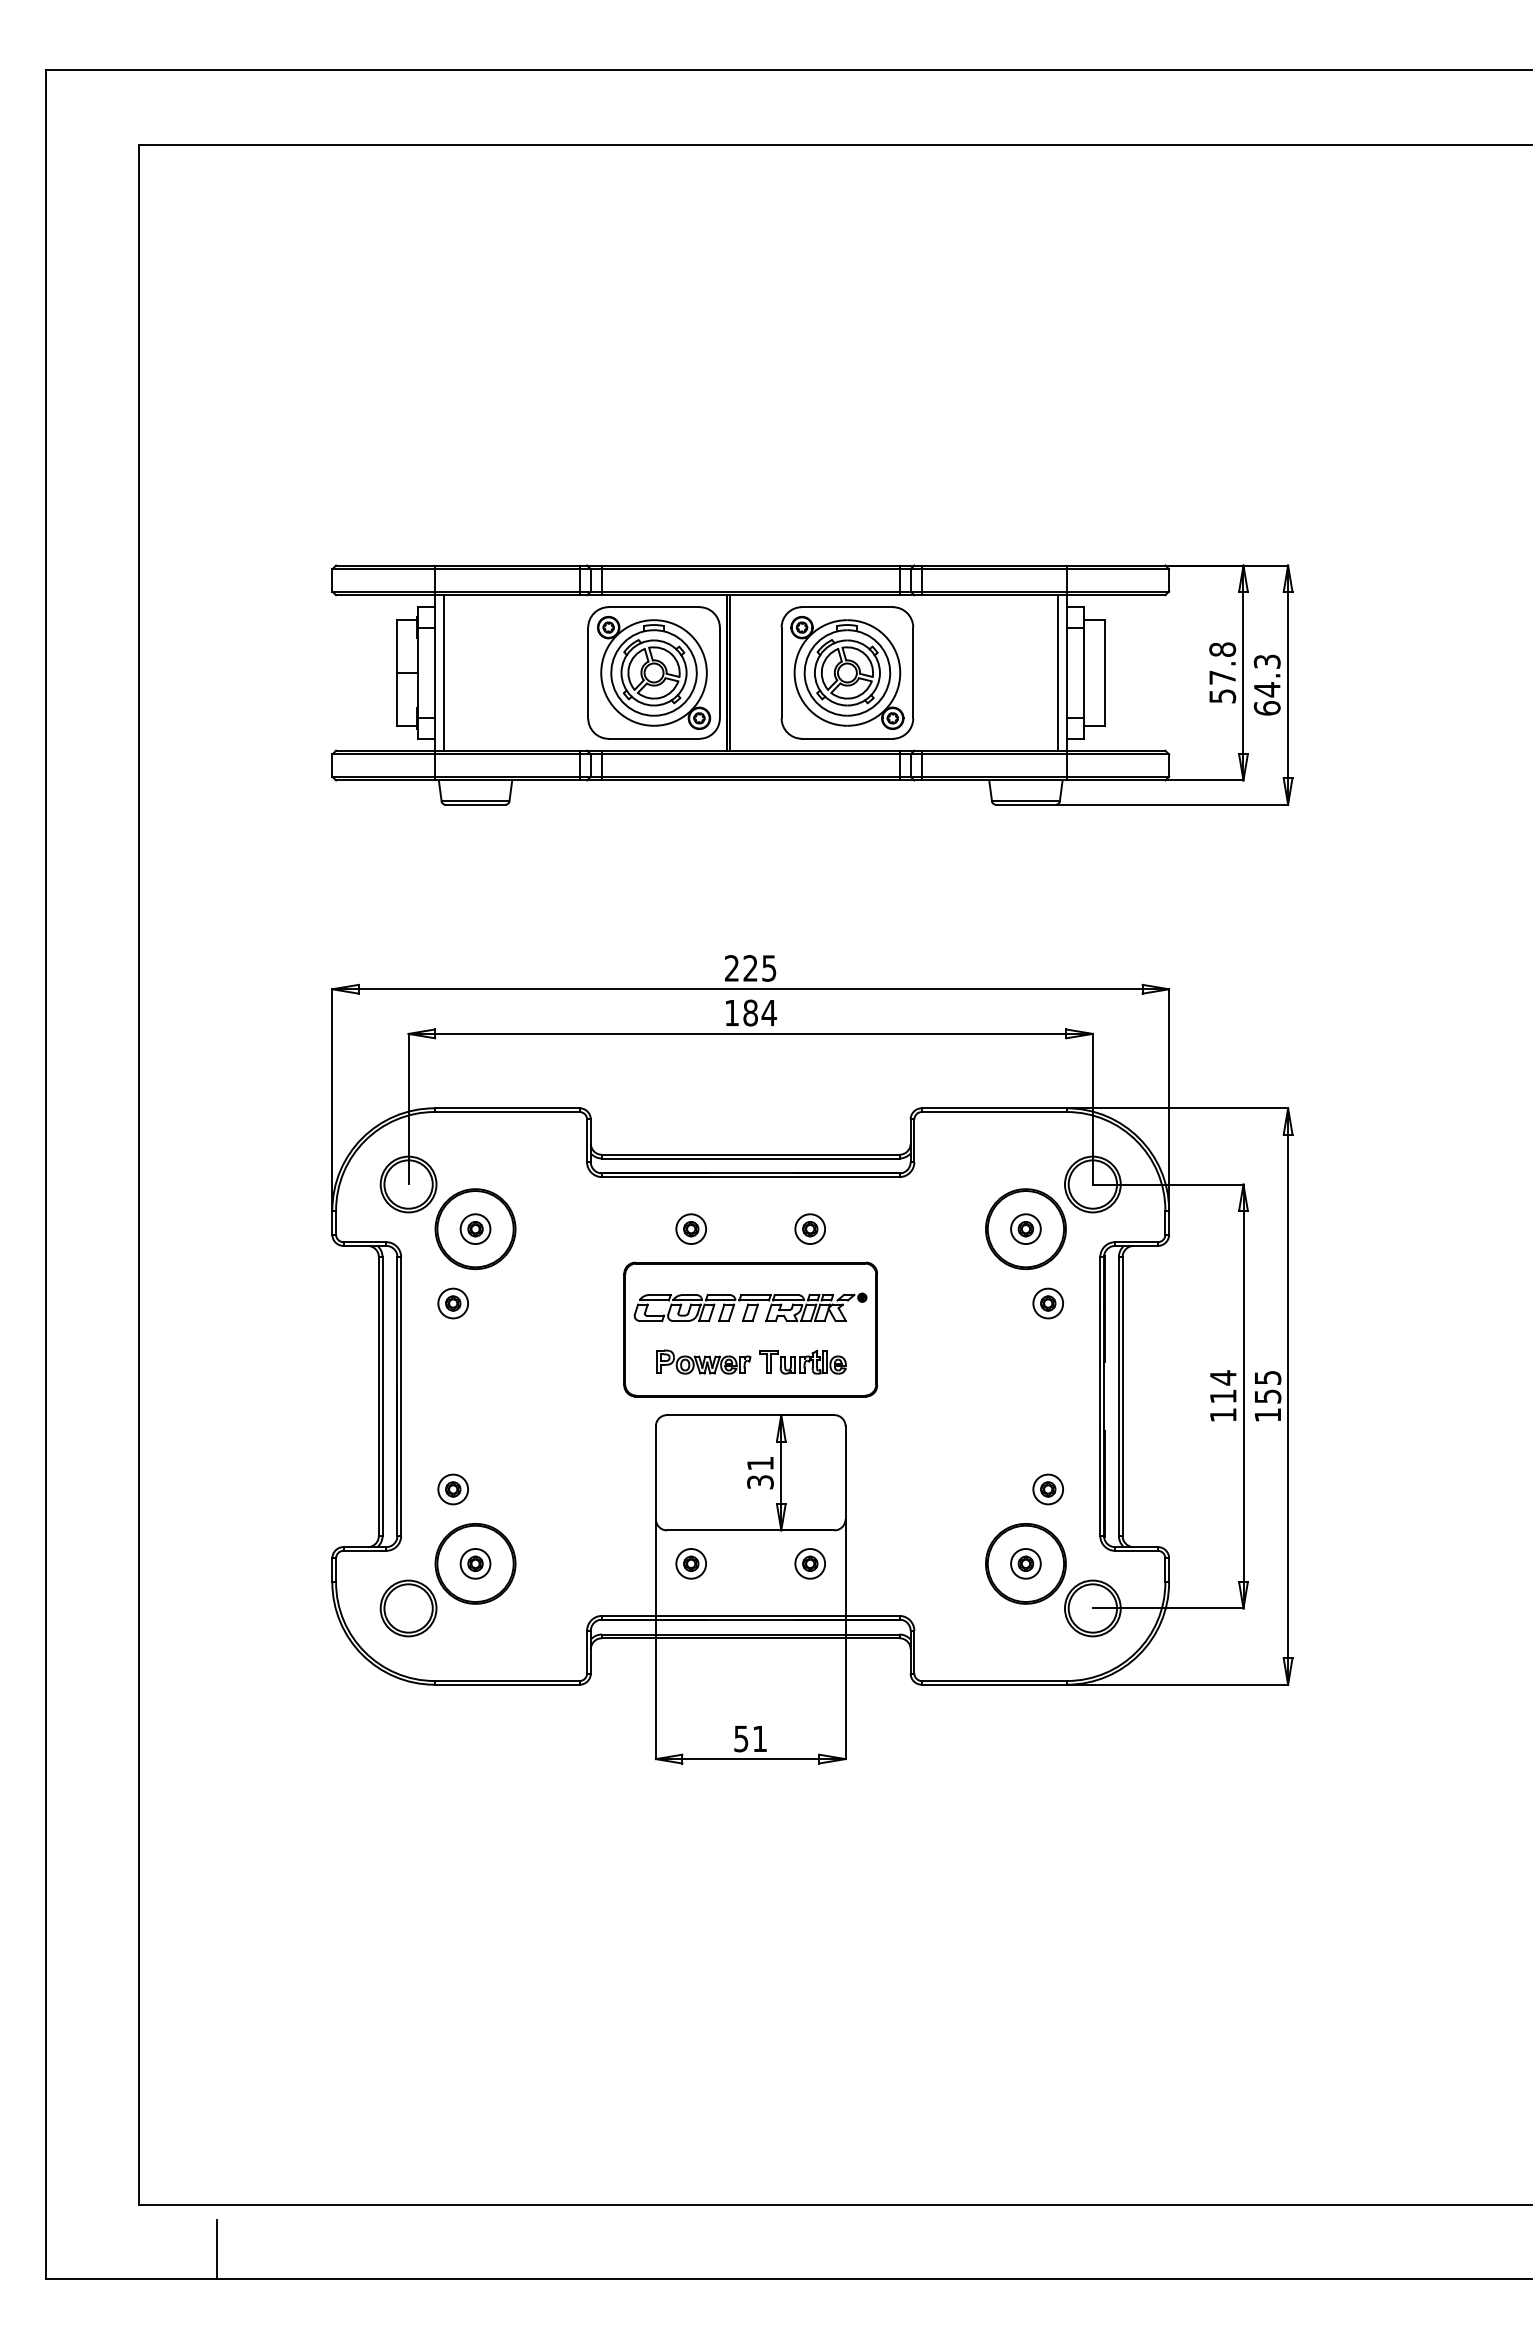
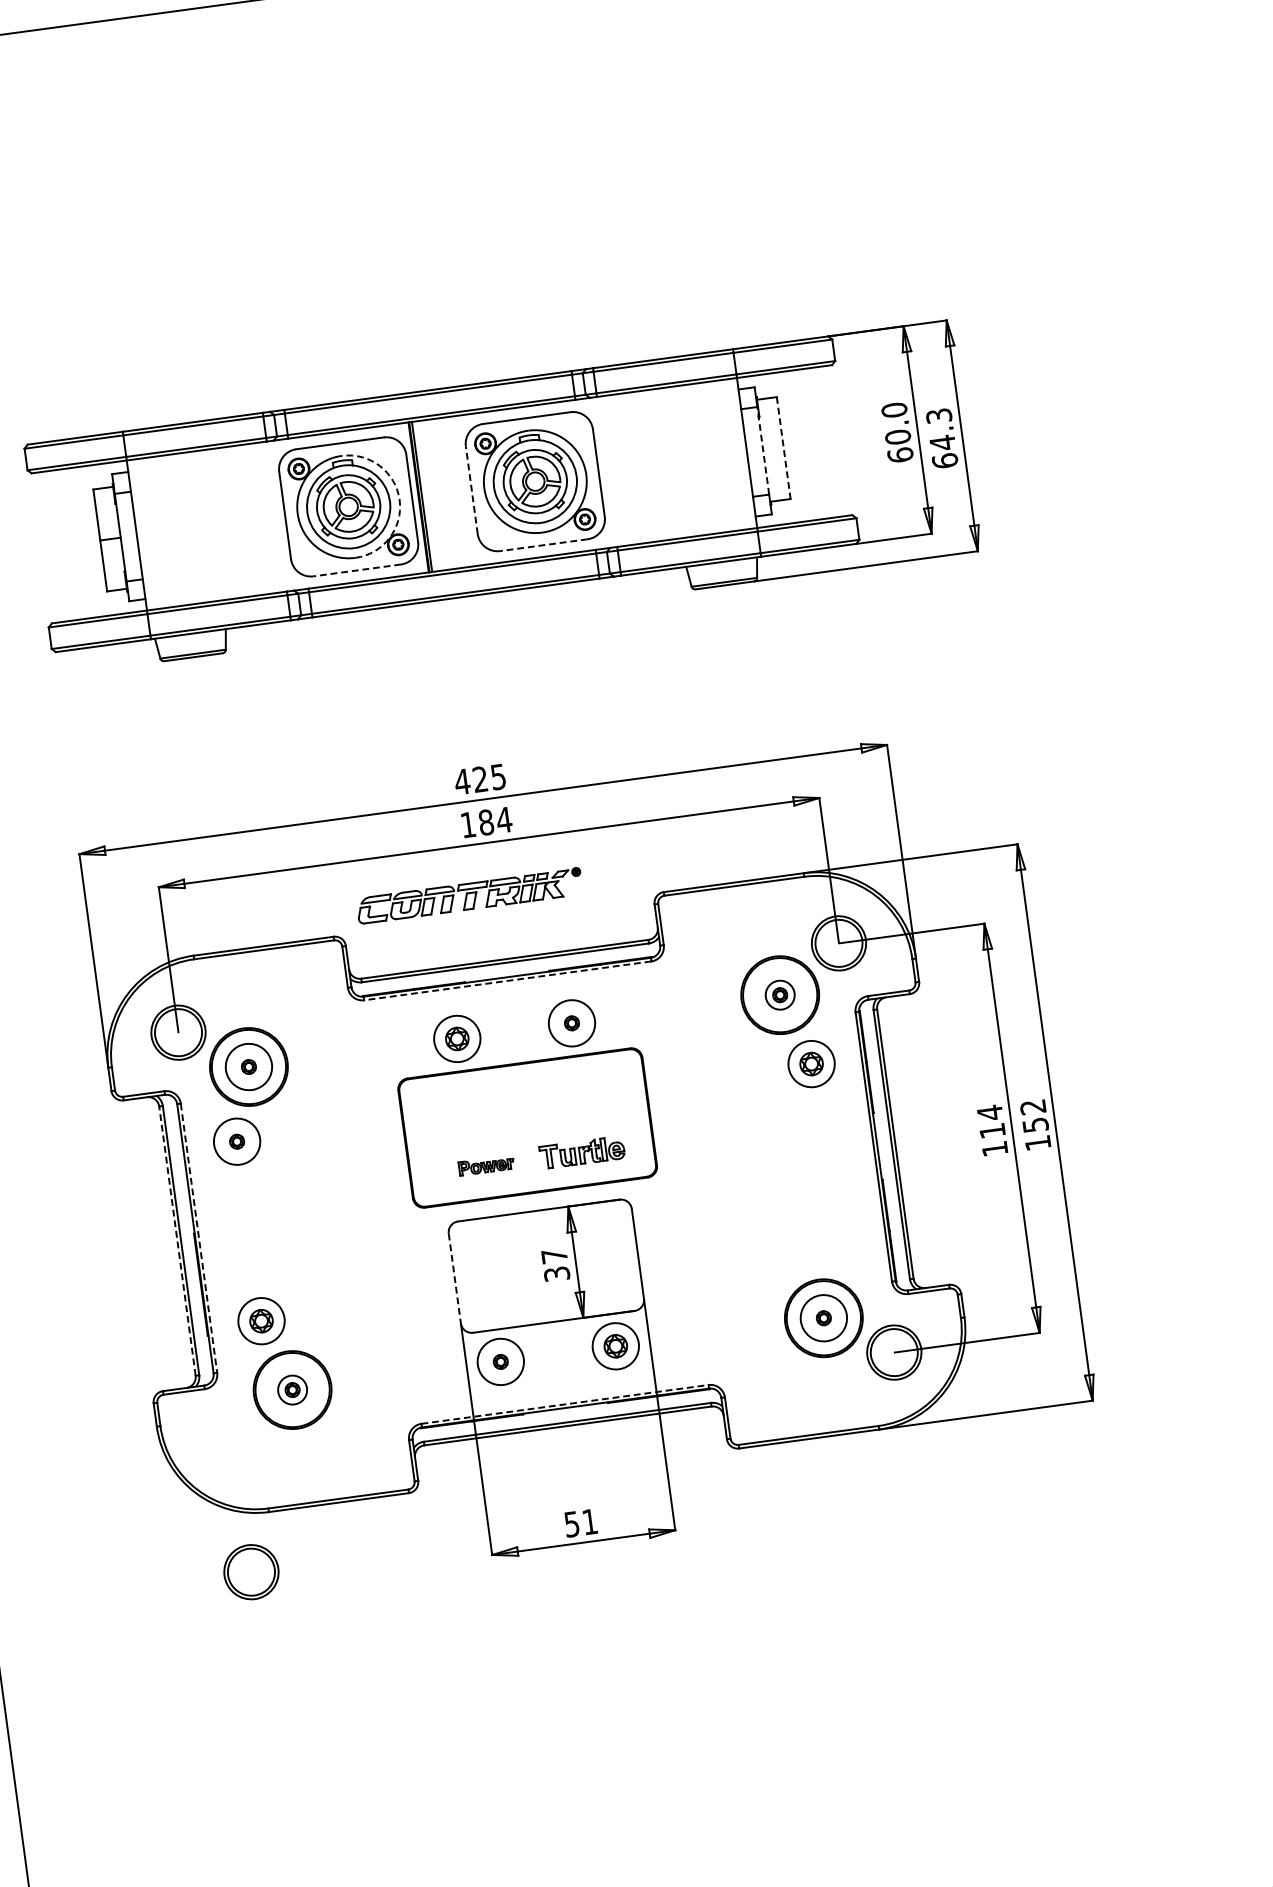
line: (443, 672) -> (145, 533), removed
arc: (706, 672) -> (399, 499), solid -> dashed
line: (781, 672) -> (471, 489), solid -> dashed
line: (1057, 672) -> (738, 453), removed
line: (1083, 672) -> (763, 450), solid -> dashed
line: (1104, 672) -> (783, 447), solid -> dashed
text: (1222, 672) -> (897, 432), 57.8 -> 60.0
line: (653, 738) -> (356, 570), solid -> dashed
line: (846, 738) -> (542, 545), solid -> dashed
text: (731, 968) -> (461, 782), 225 -> 425
line: (750, 1177) -> (507, 981), solid -> dashed
part: (690, 1228) -> (456, 1038), size x1.6
circle: (475, 1229) -> (248, 1067), size x1.6
circle: (810, 1229) -> (572, 1023), size x1.6
circle: (453, 1303) -> (237, 1141), size x1.6
part: (1047, 1303) -> (810, 1064), size x1.6
part: (750, 1307) -> (469, 895), moved
part: (703, 1361) -> (486, 1165), size x0.6
text: (1267, 1377) -> (1032, 1106), 155 -> 152
line: (378, 1396) -> (177, 1241), solid -> dashed
line: (401, 1397) -> (199, 1239), solid -> dashed
text: (760, 1463) -> (554, 1256), 31 -> 37
line: (655, 1473) -> (454, 1279), solid -> dashed
part: (452, 1489) -> (260, 1321), size x1.6
part: (1047, 1489) -> (834, 1243), removed
circle: (691, 1563) -> (501, 1361), size x1.6
part: (809, 1563) -> (614, 1346), size x1.6
circle: (1025, 1563) -> (823, 1317), size x1.6
part: (408, 1608) -> (251, 1572), moved
line: (750, 1615) -> (564, 1404), solid -> dashed

